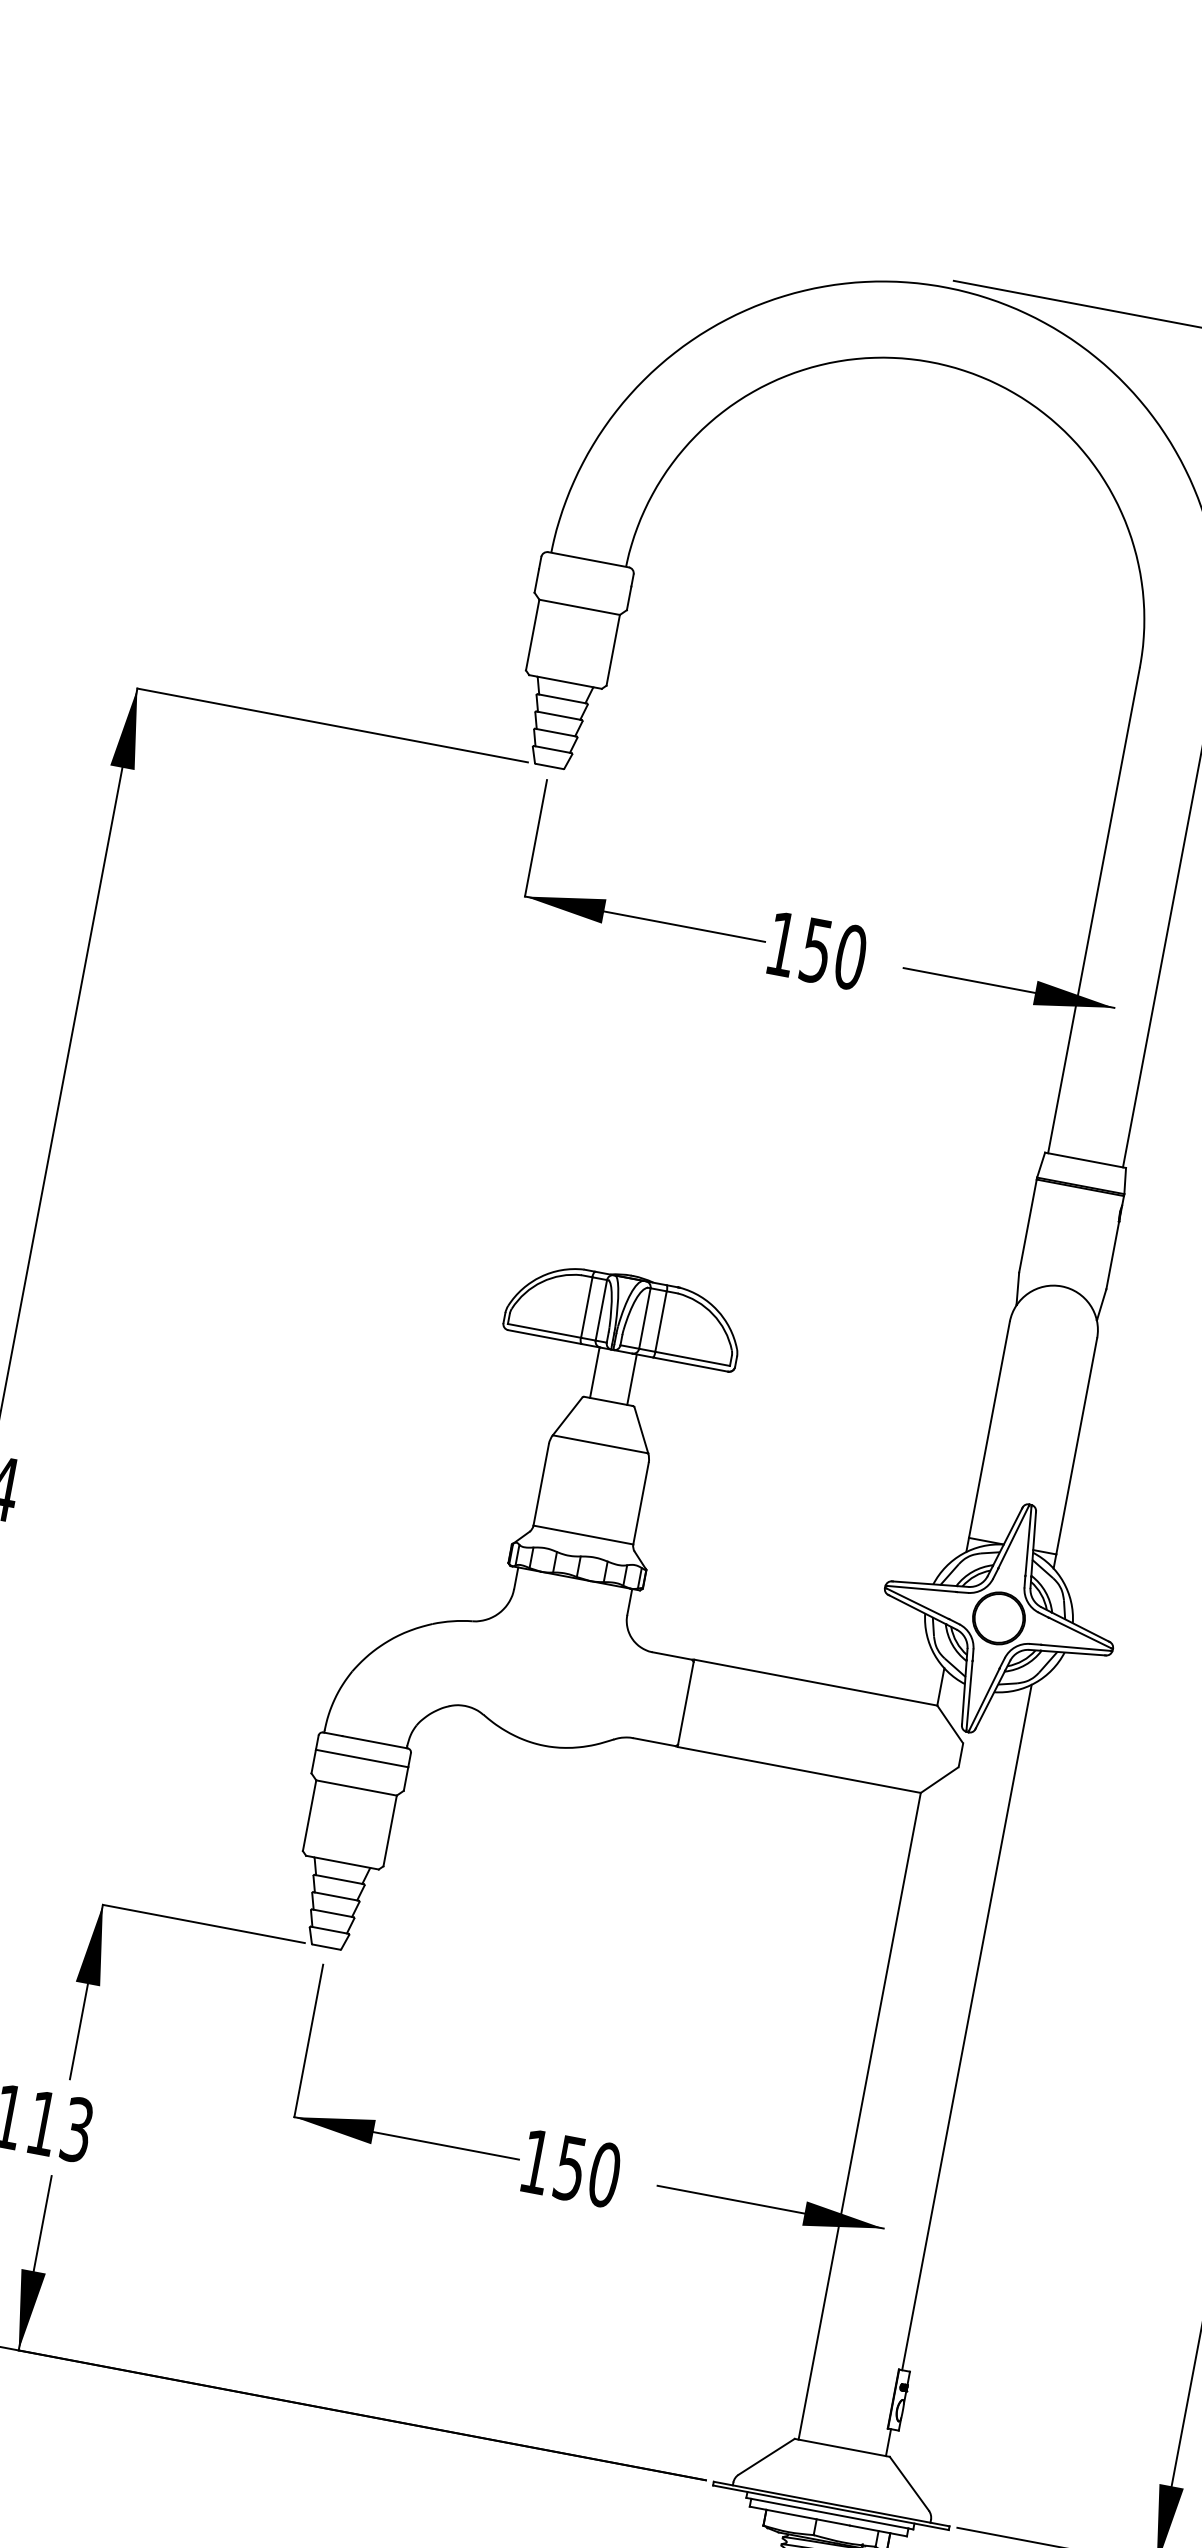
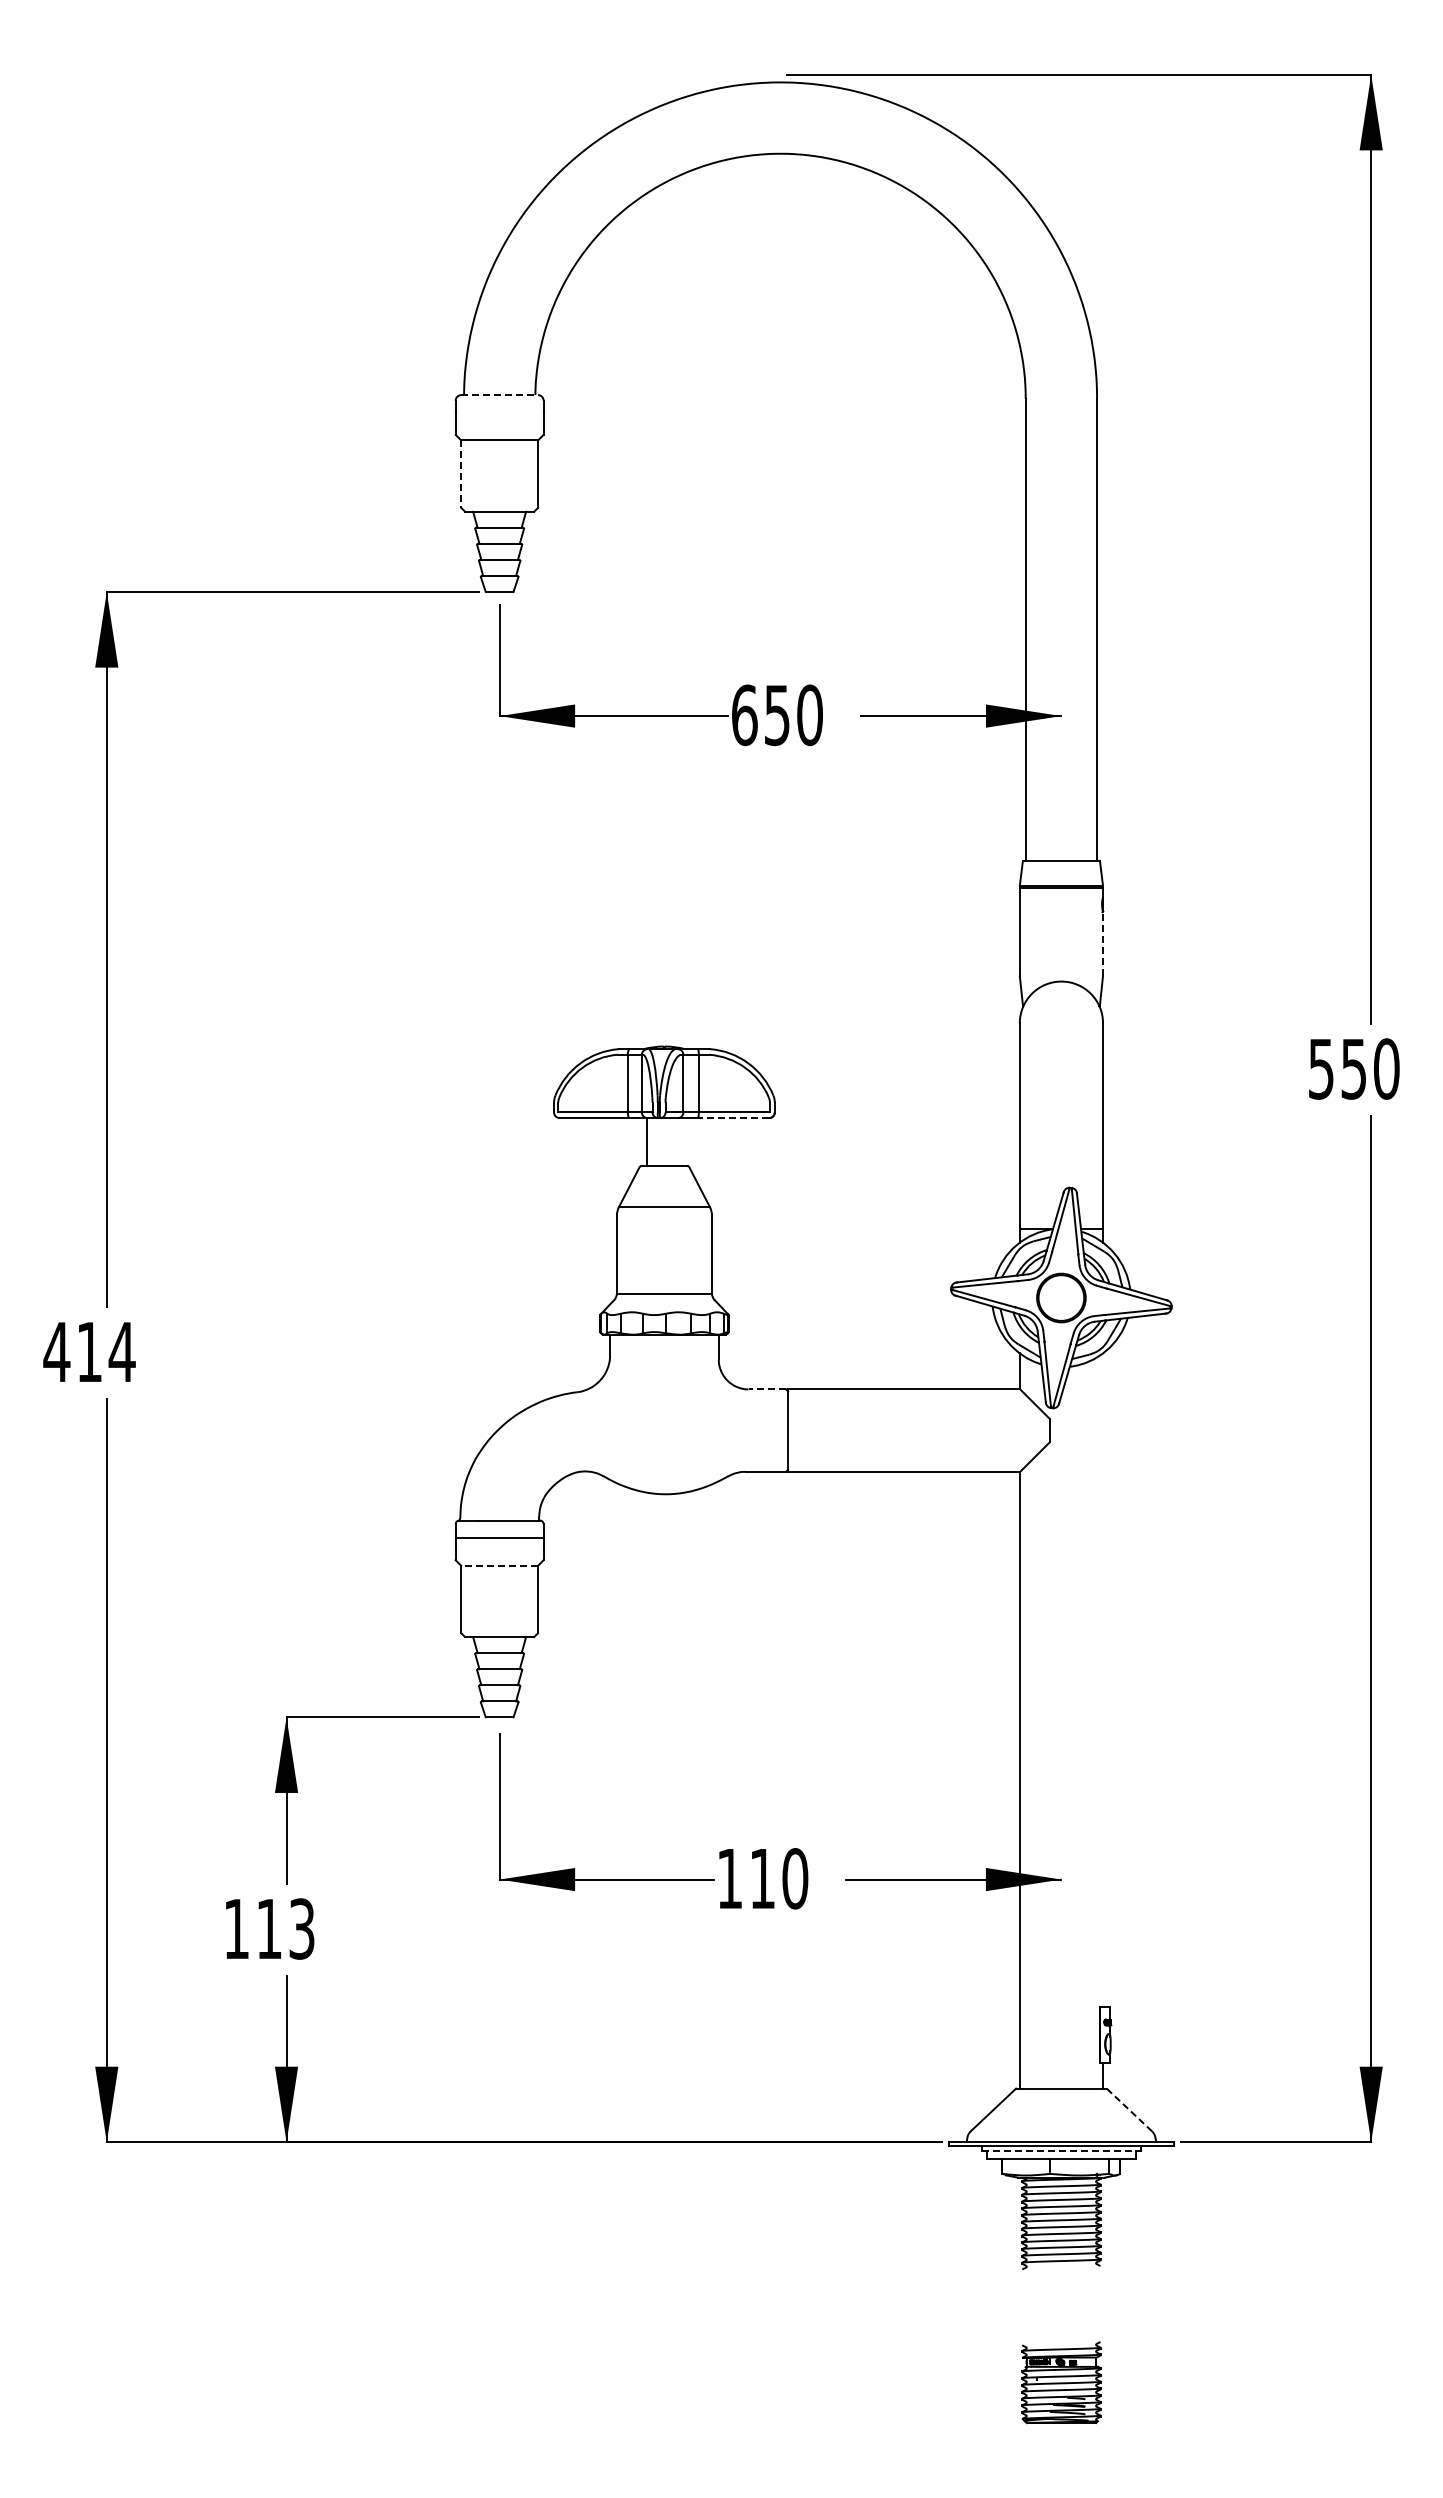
line: (589, 560) -> (500, 395), solid -> dashed
line: (532, 635) -> (461, 474), solid -> dashed
text: (781, 944) -> (744, 715), 150 -> 650
line: (1112, 1254) -> (1102, 943), solid -> dashed
line: (690, 1365) -> (733, 1118), solid -> dashed
line: (632, 1380) -> (682, 1142), removed
line: (672, 1656) -> (767, 1389), solid -> dashed
line: (356, 1787) -> (499, 1565), solid -> dashed
line: (967, 2026) -> (1103, 1679), removed
text: (570, 2169) -> (762, 1879), 150 -> 110
line: (909, 2483) -> (1129, 2109), solid -> dashed
line: (827, 2513) -> (1059, 2151), solid -> dashed

